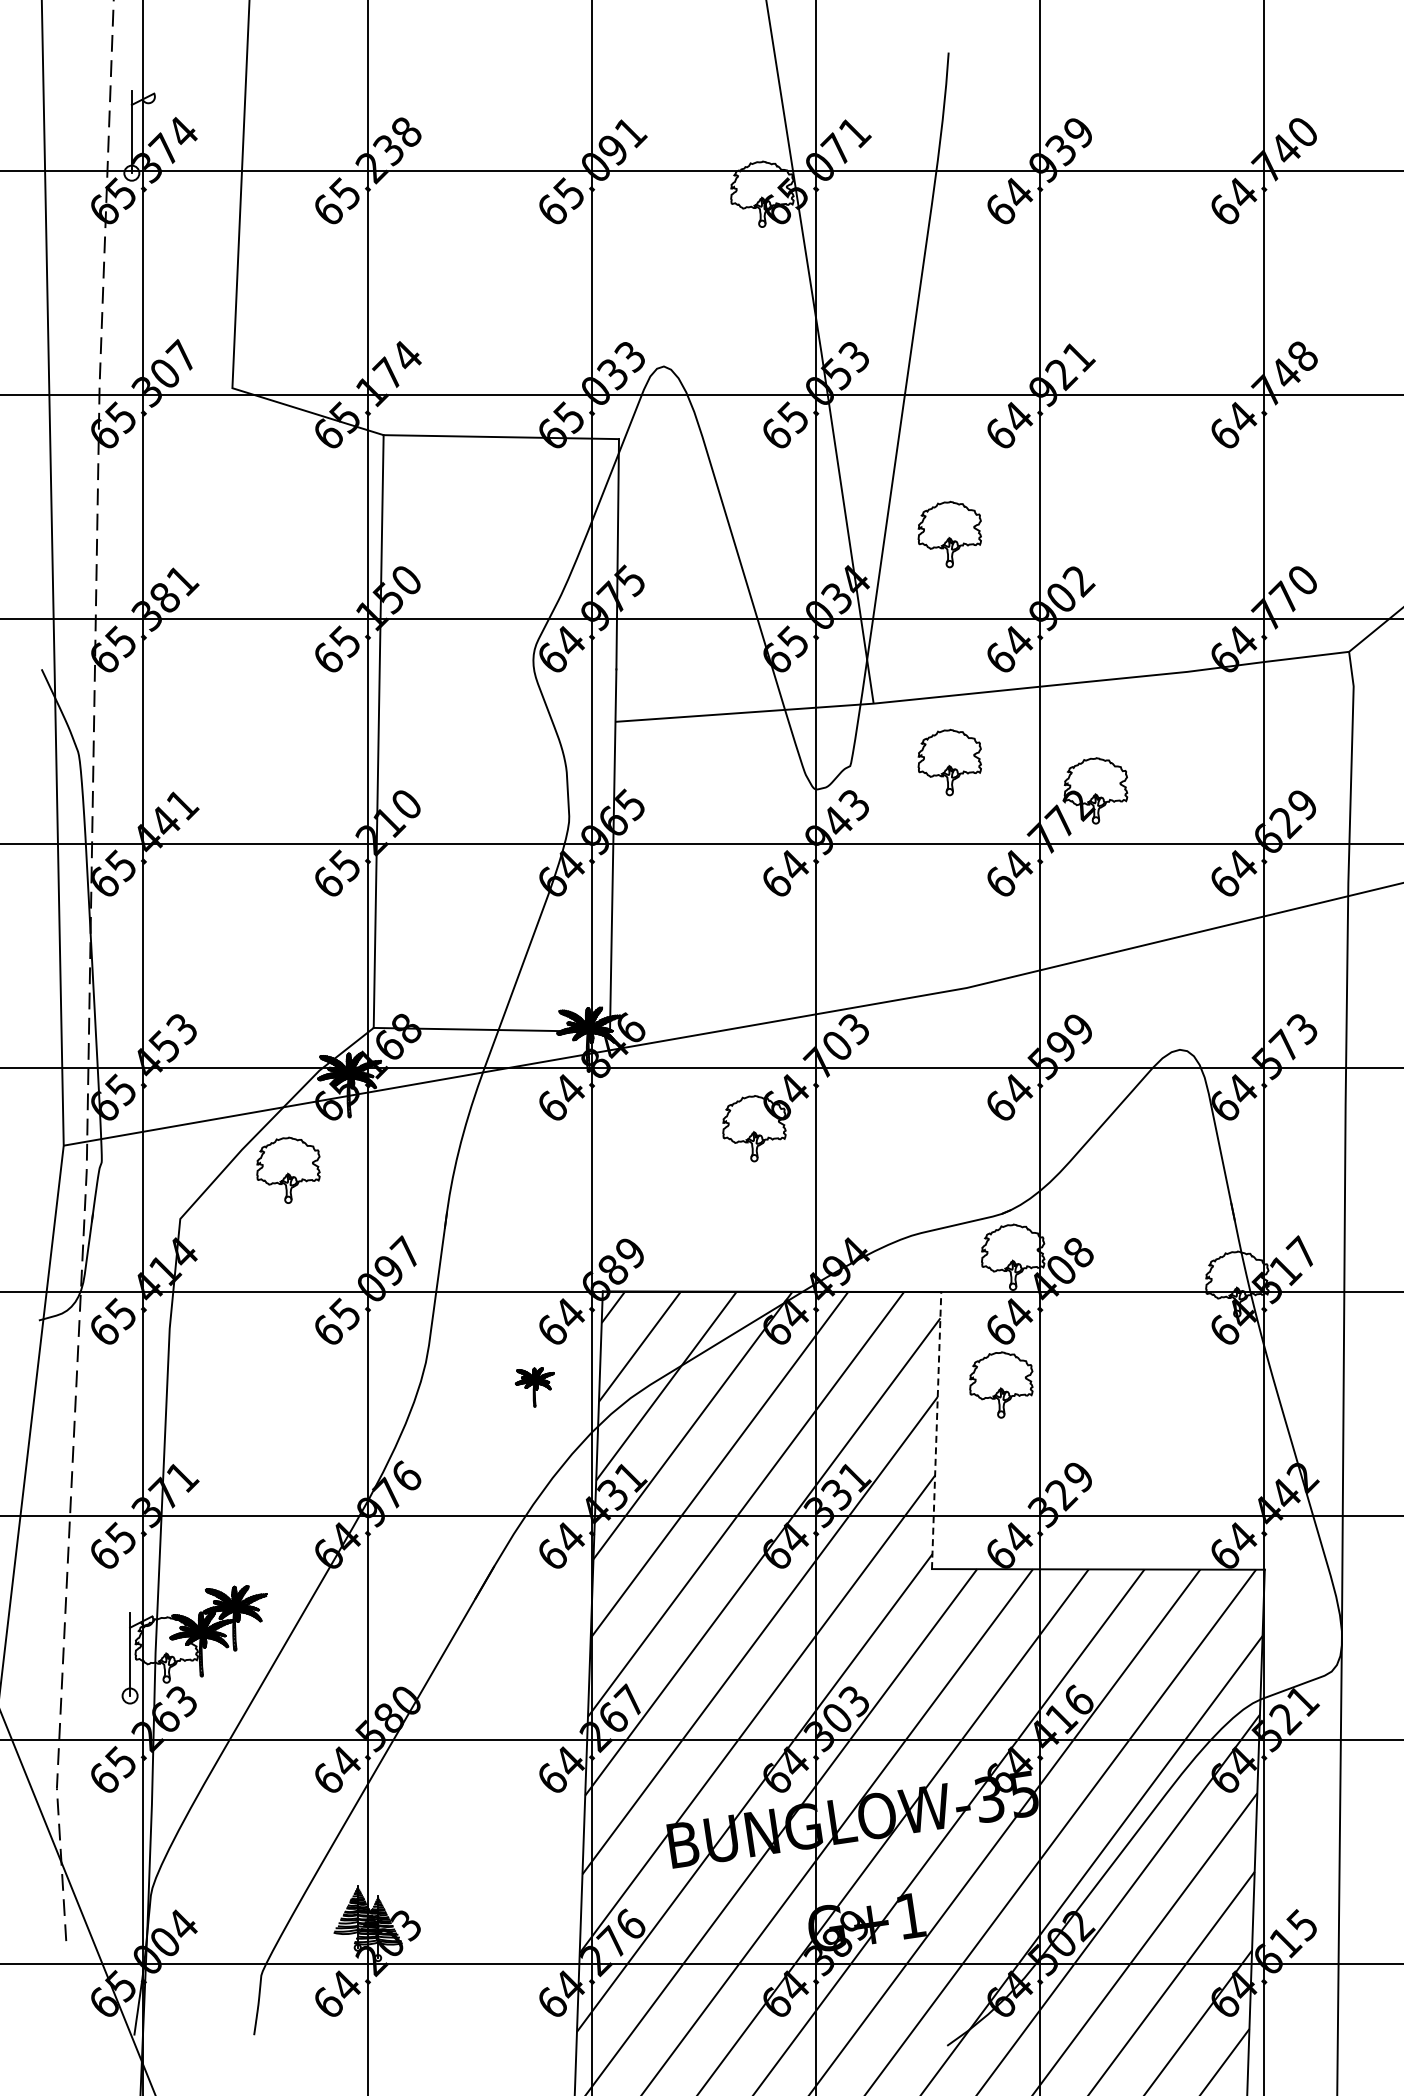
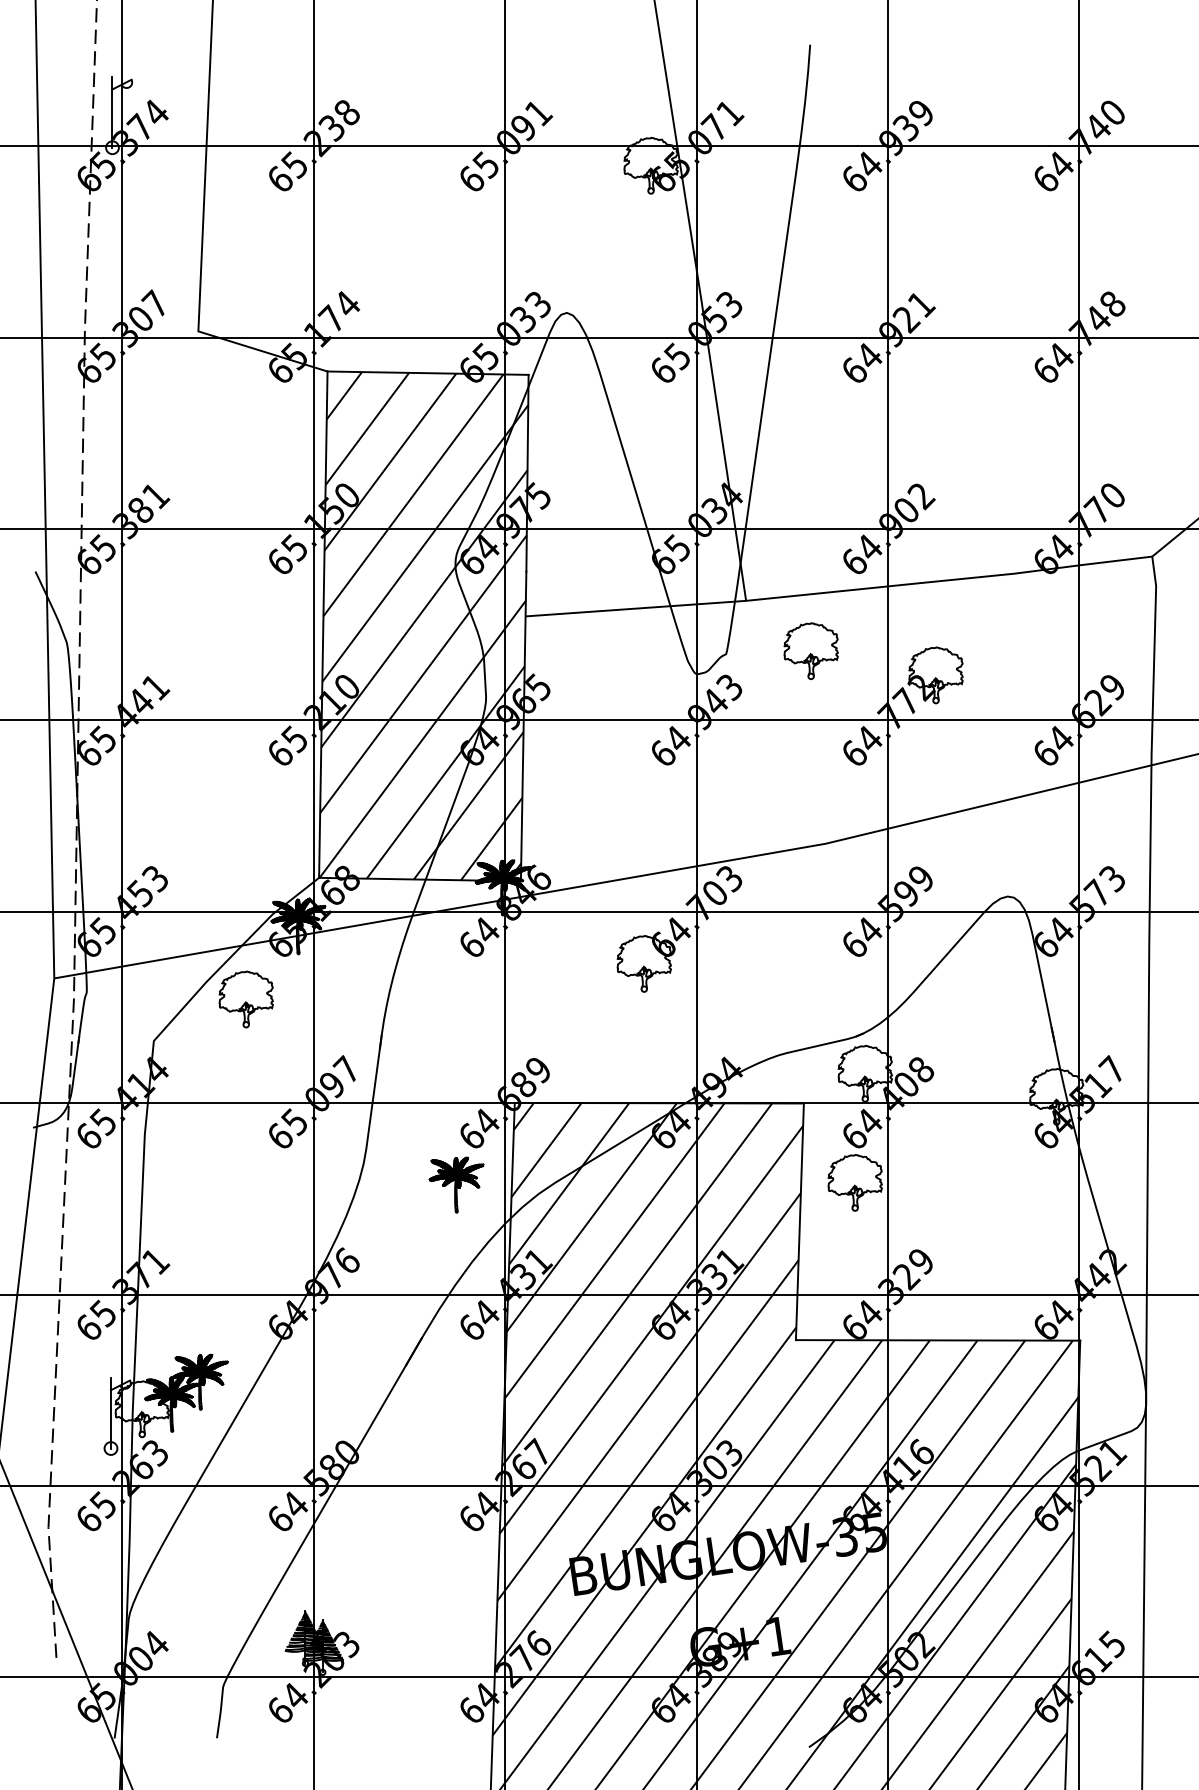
part: (949, 534) -> (810, 456), removed
hatch: (496, 733) -> (423, 626), added
part: (534, 1387) -> (456, 1185), size x1.67
line: (936, 1430) -> (799, 1221), dashed -> solid

